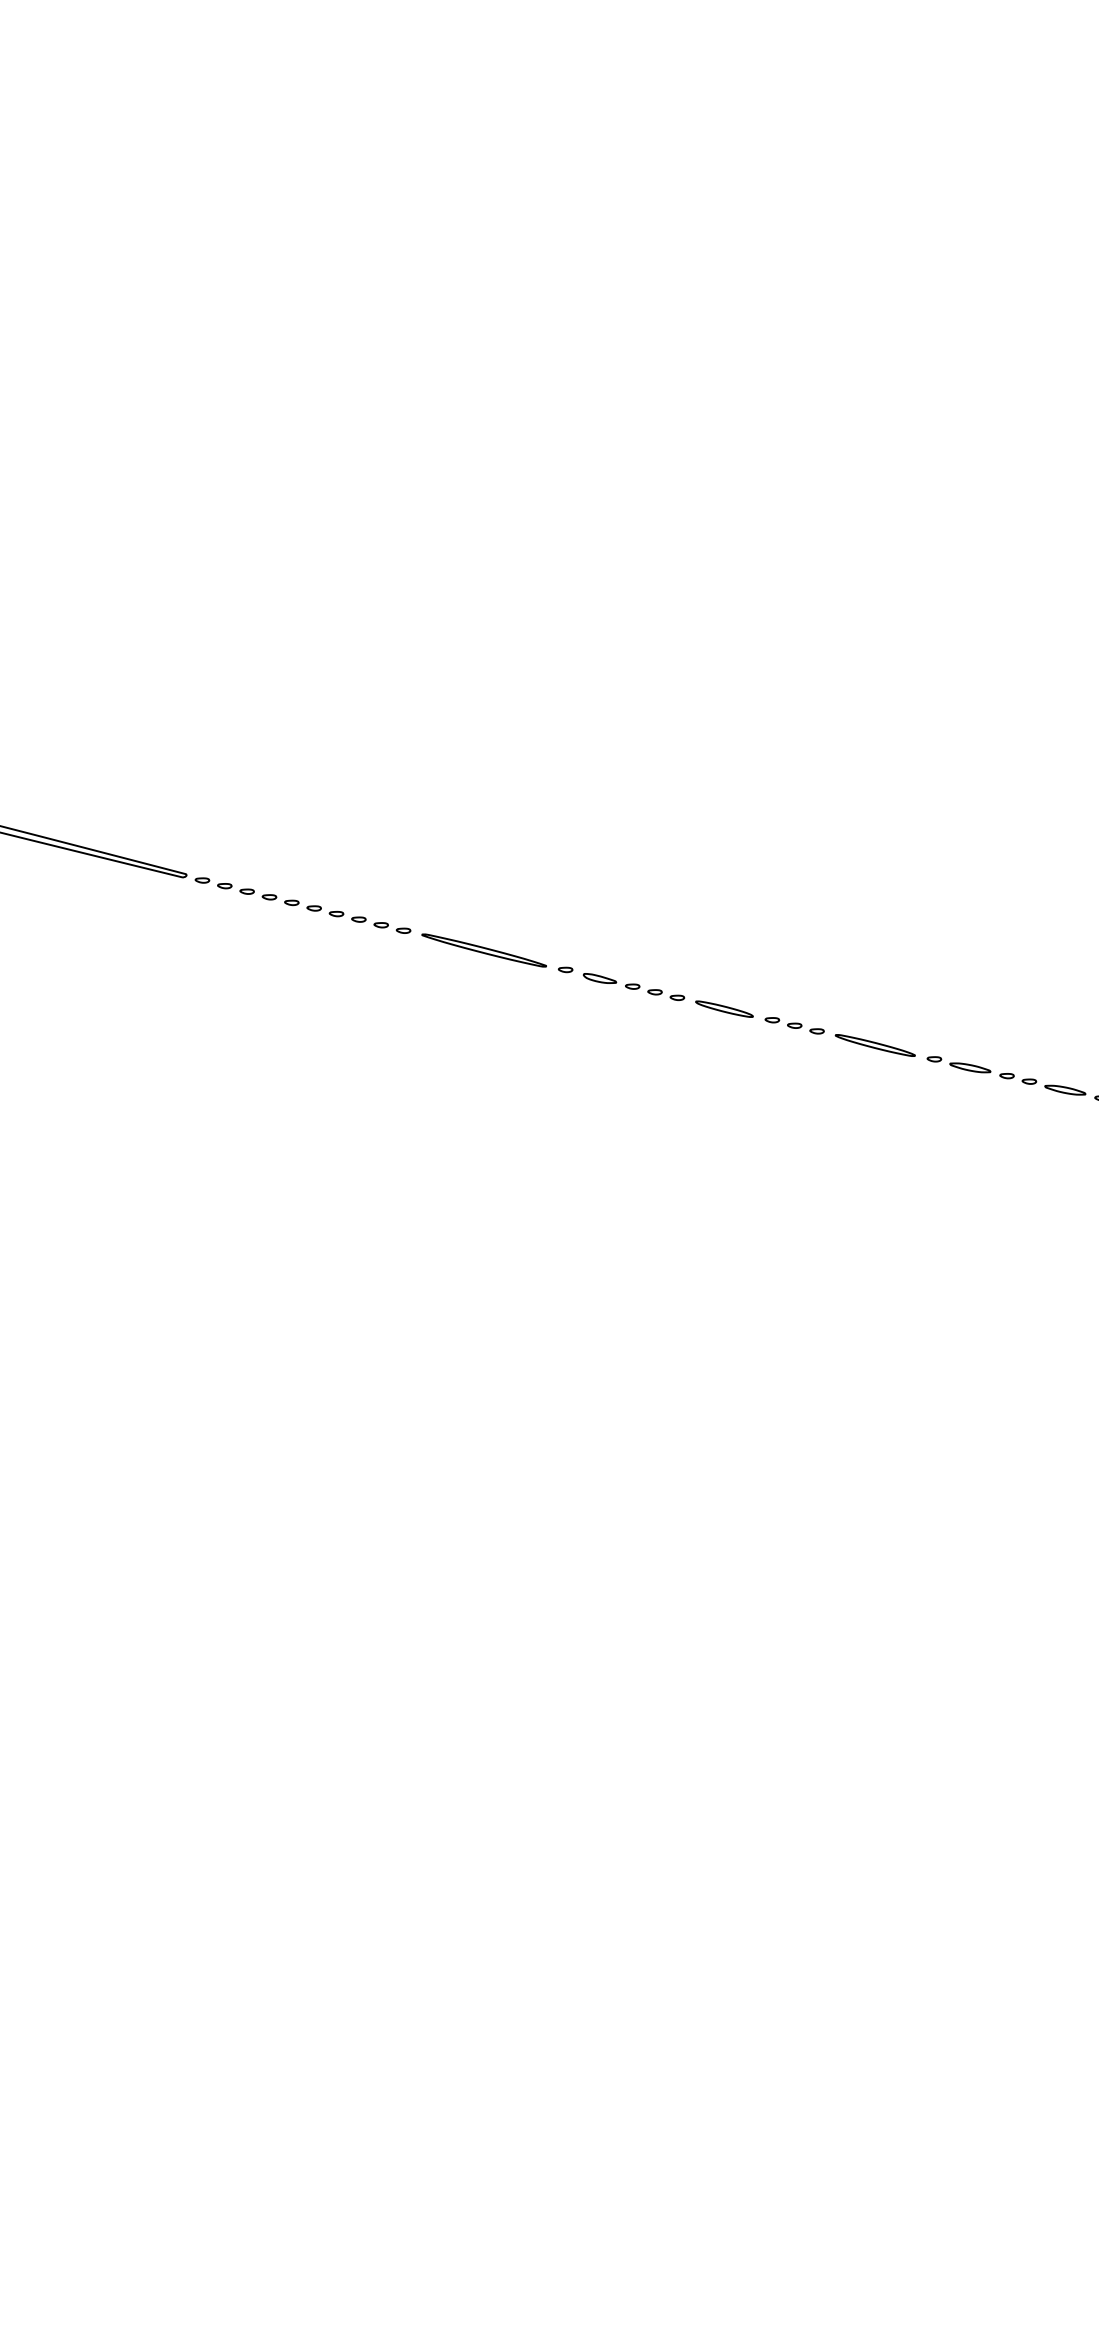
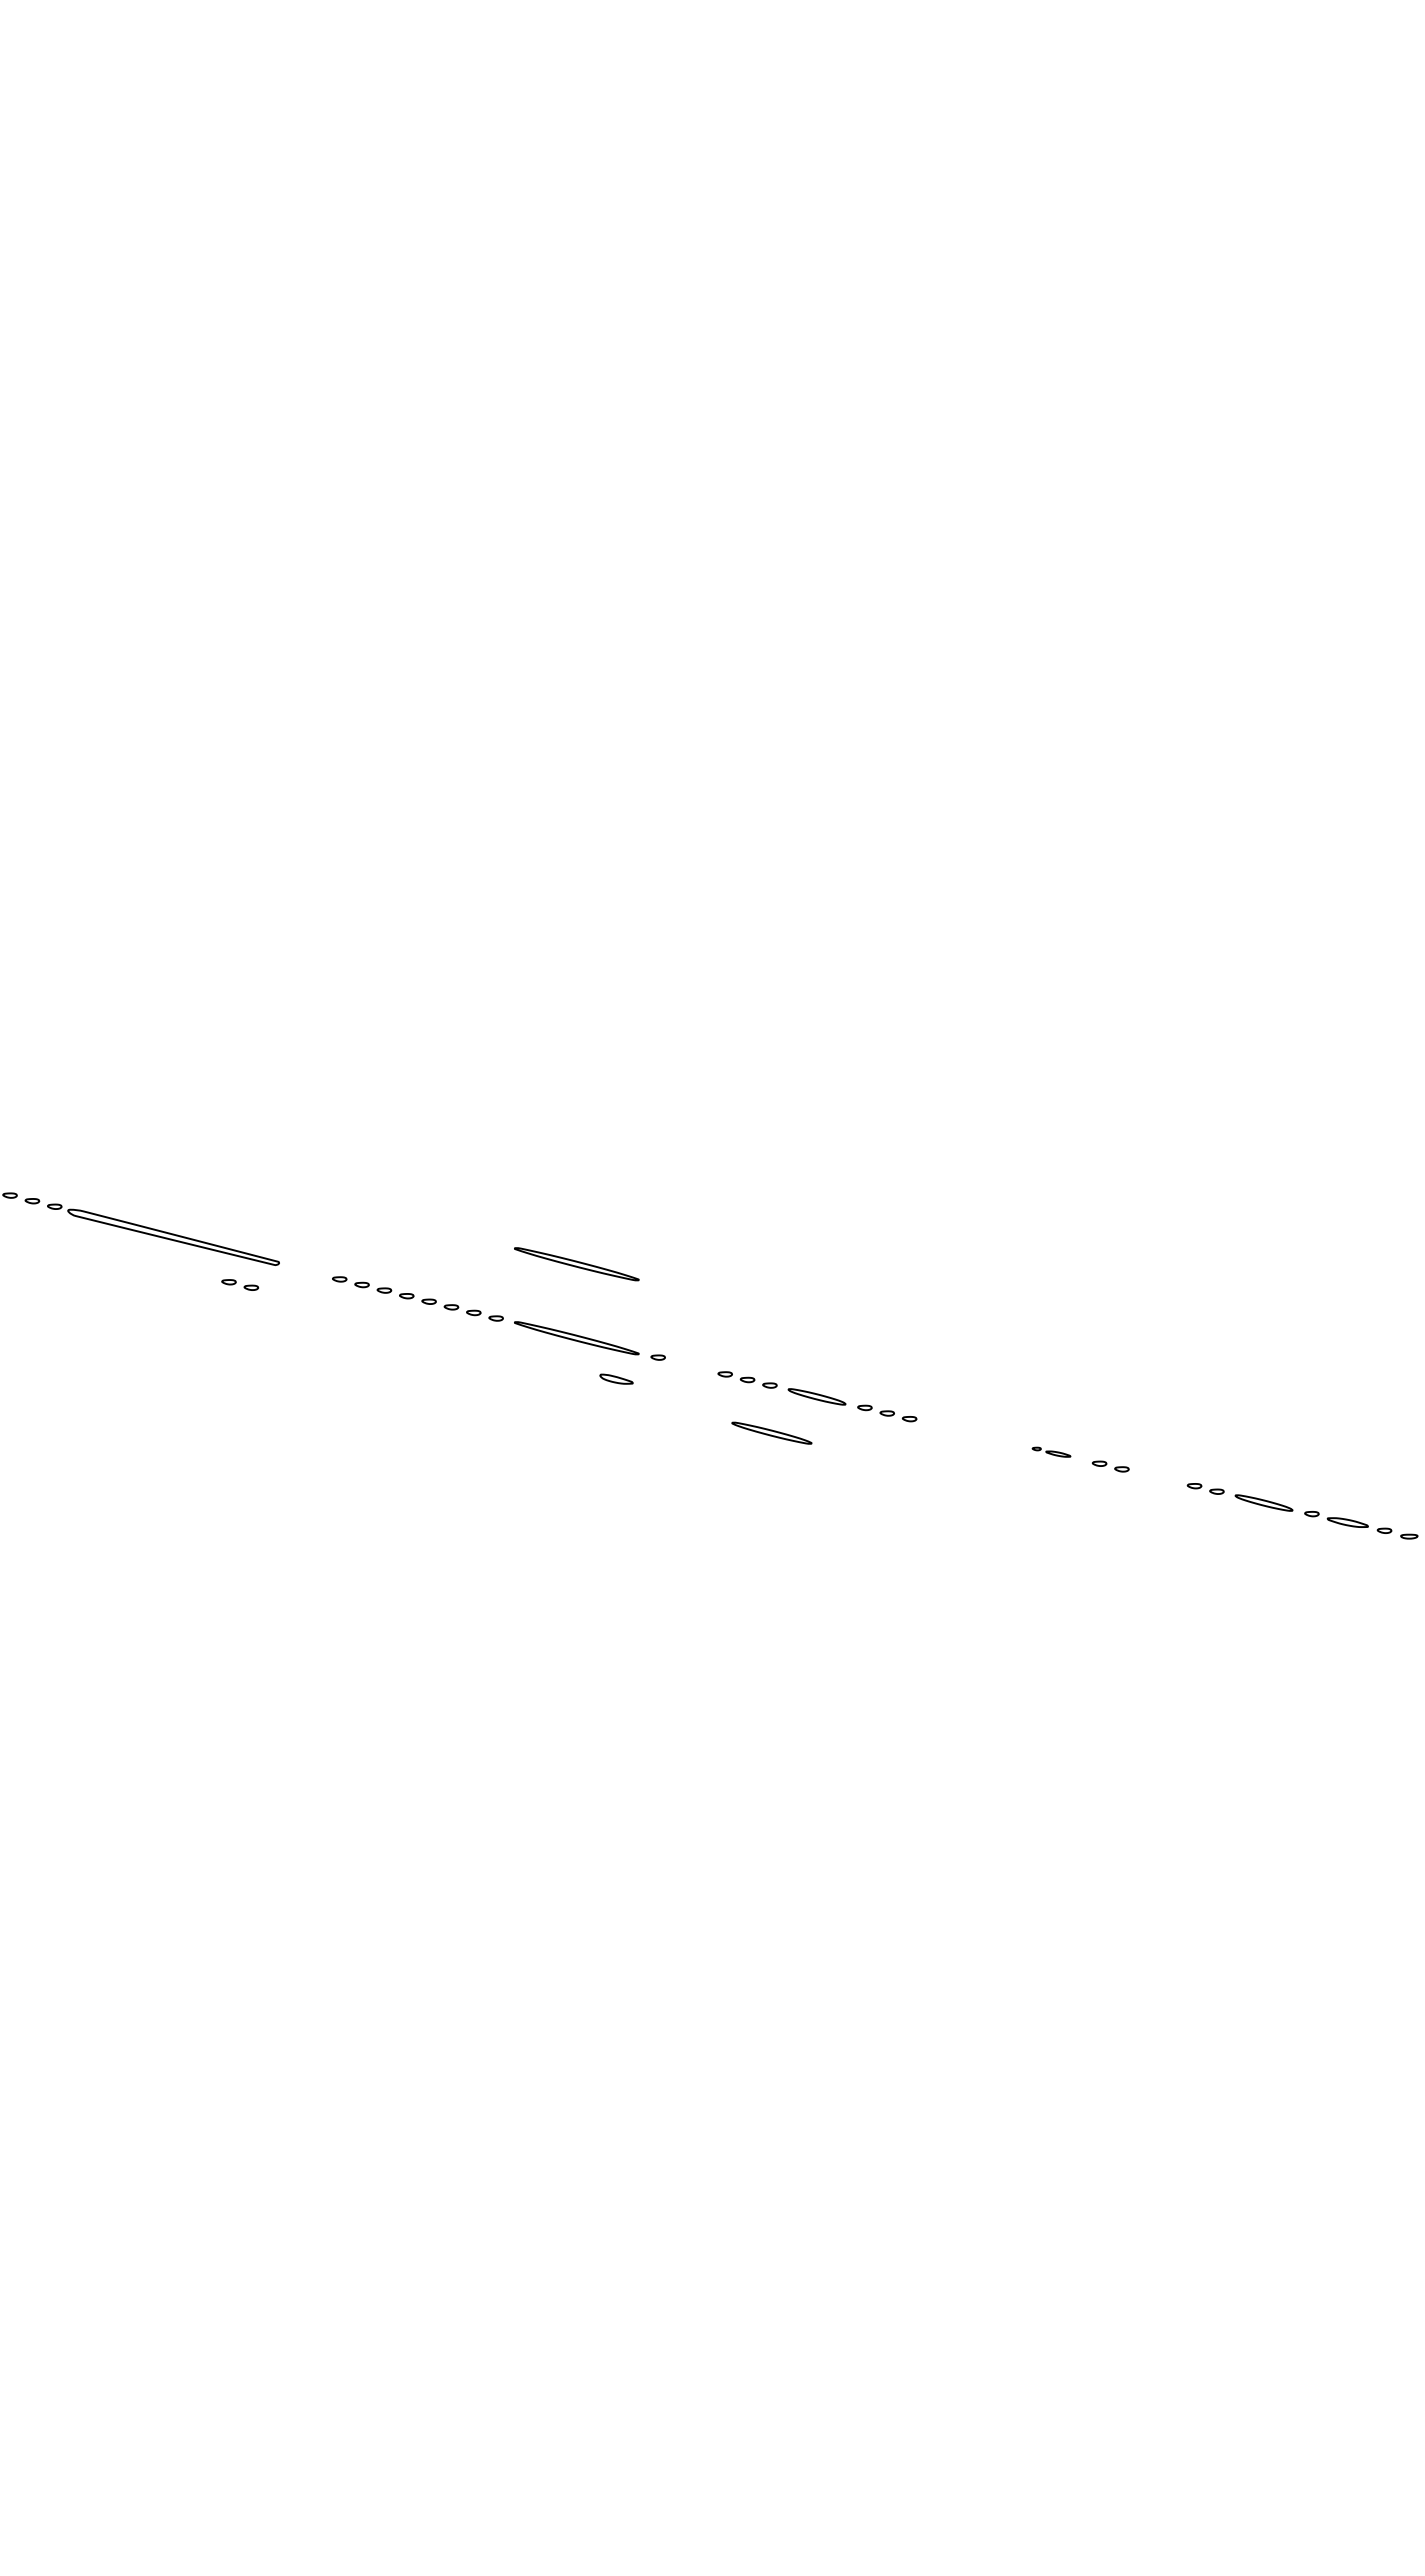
part: (483, 876) -> (576, 1264), added
part: (212, 882) -> (239, 1284), moved
part: (599, 977) -> (616, 1378), moved
part: (874, 1044) -> (771, 1432), moved
part: (958, 1063) -> (1051, 1451), size x0.6
part: (1064, 1089) -> (1157, 1477), removed

